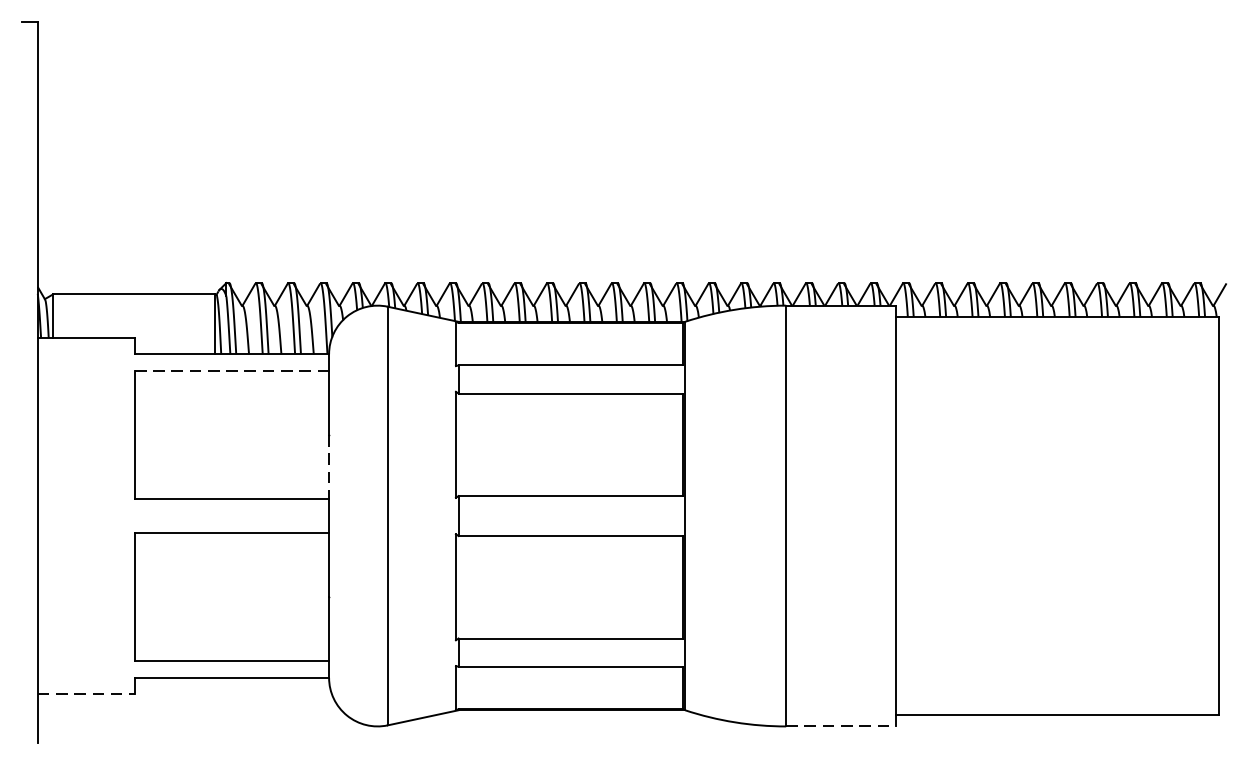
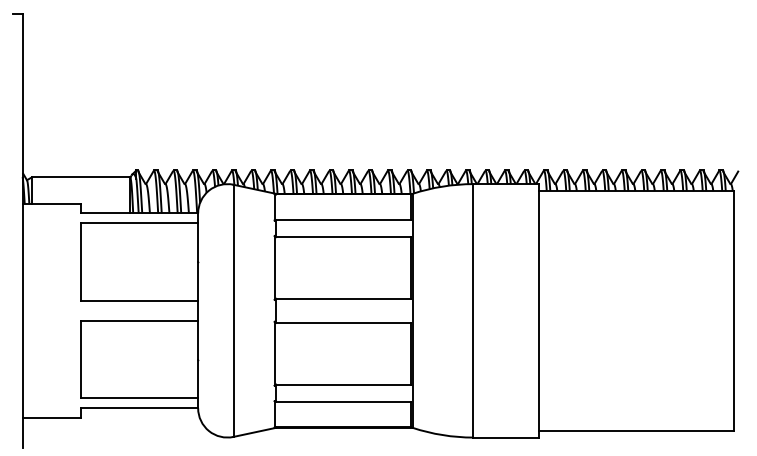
line: (233, 371) -> (140, 223), dashed -> solid
line: (329, 467) -> (198, 281), dashed -> solid
line: (87, 694) -> (52, 418), dashed -> solid
line: (841, 726) -> (506, 437), dashed -> solid

